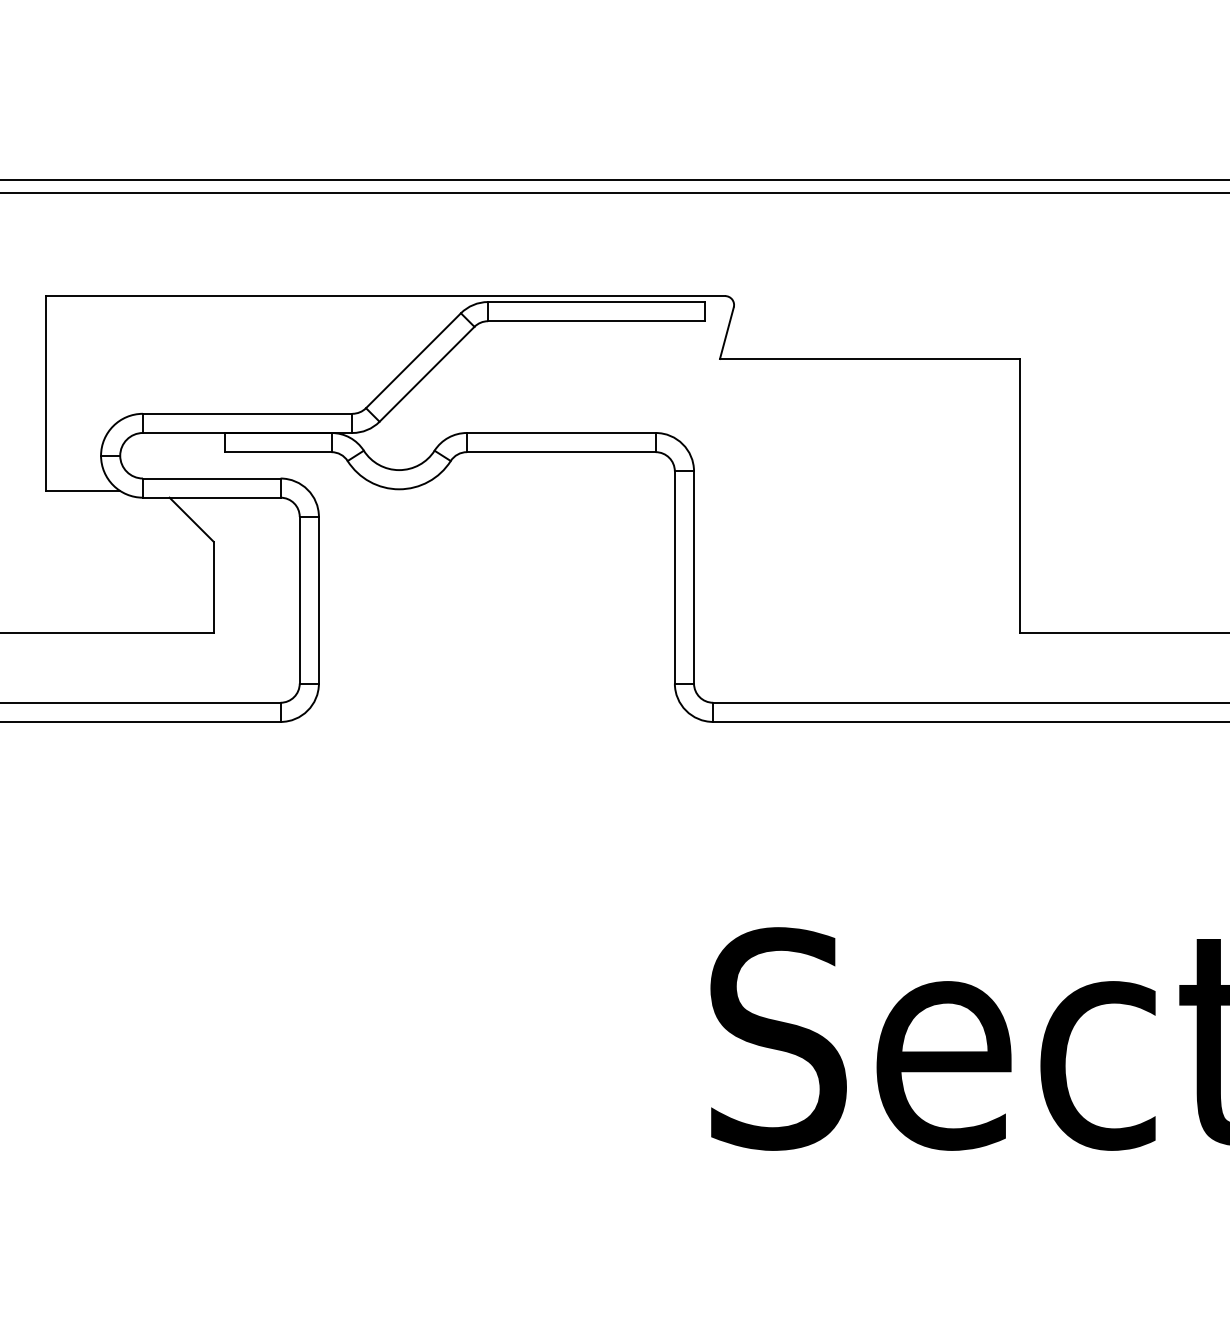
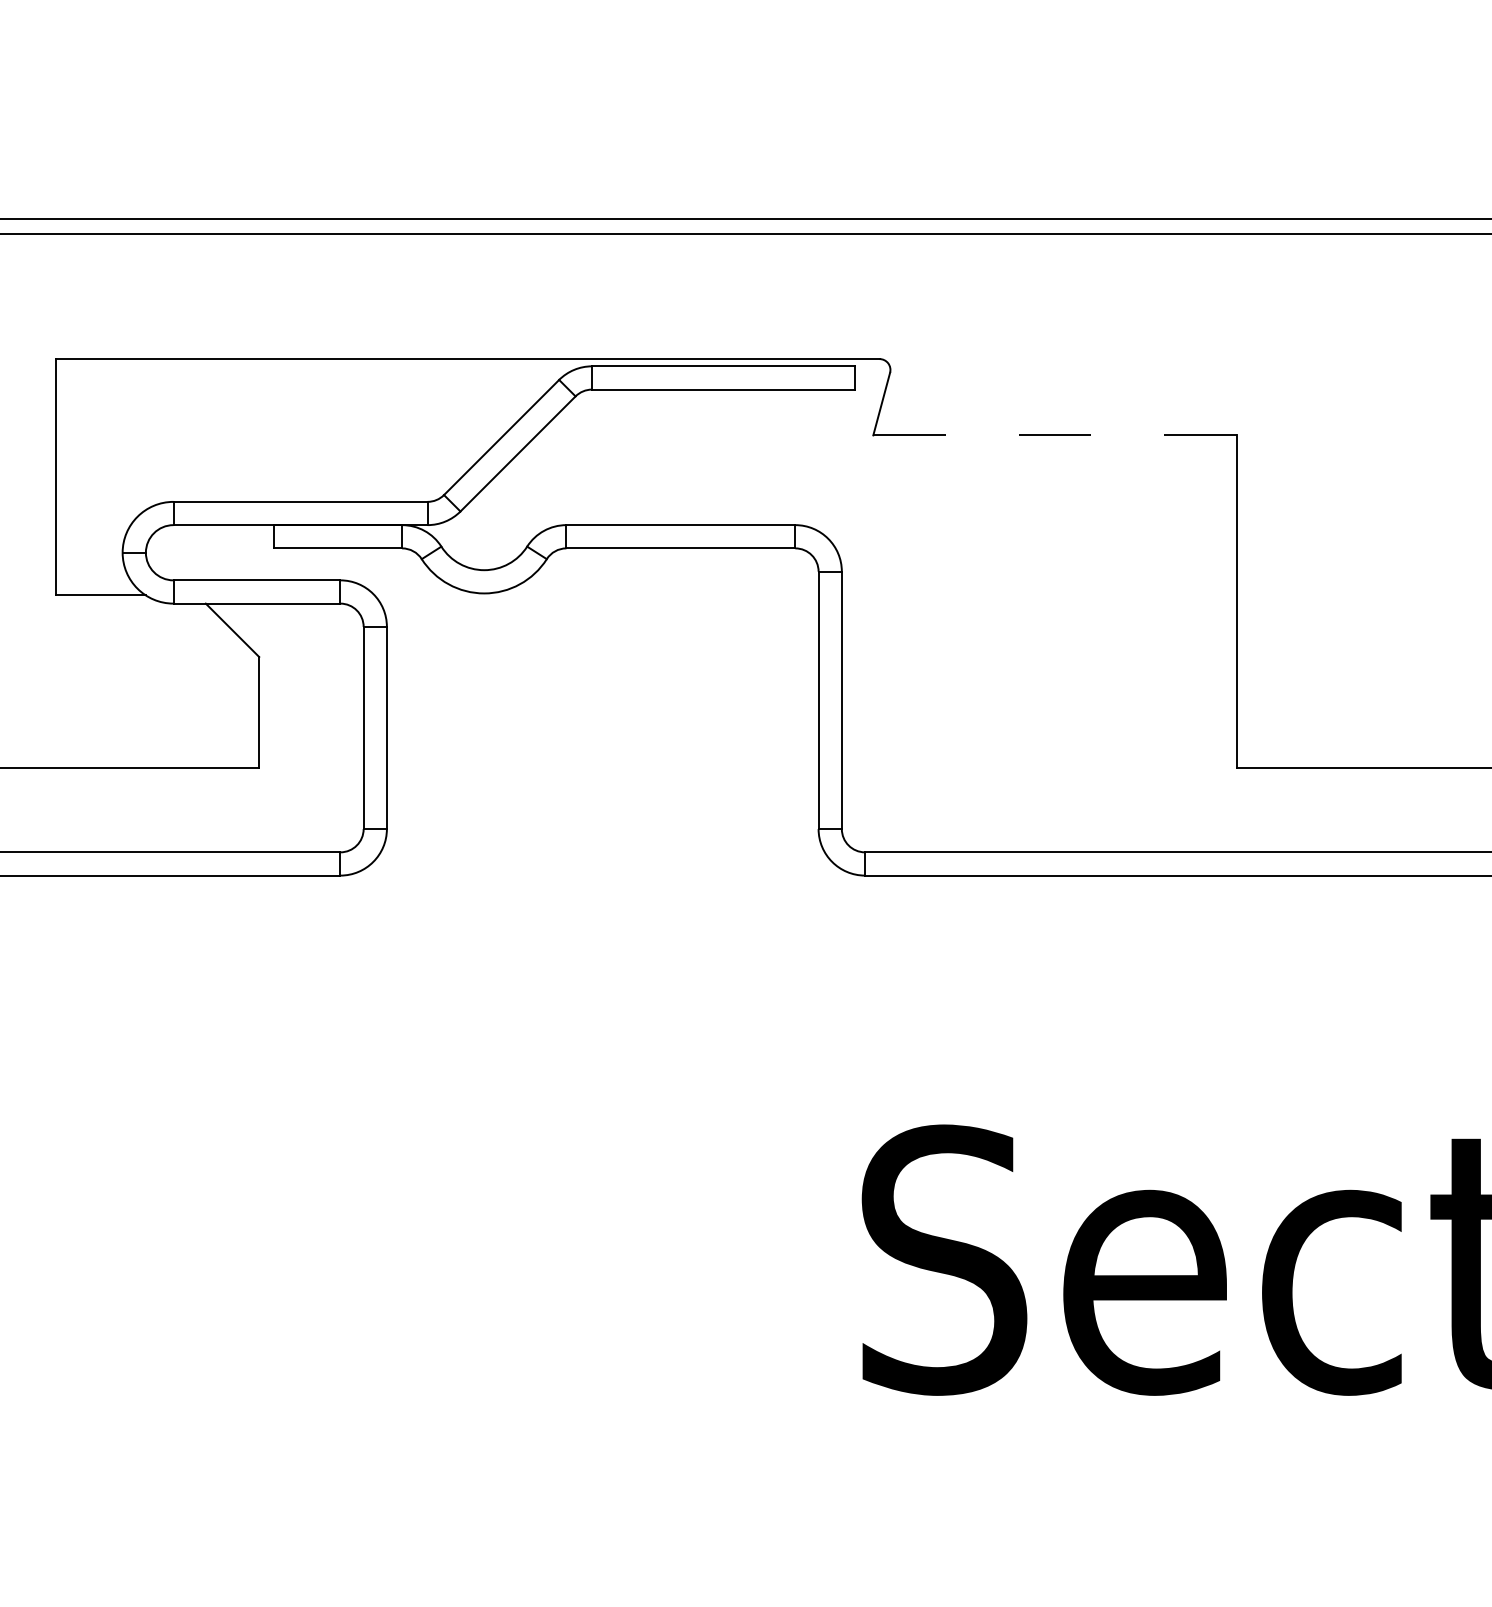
line: (870, 359) -> (1055, 435), solid -> dashed

